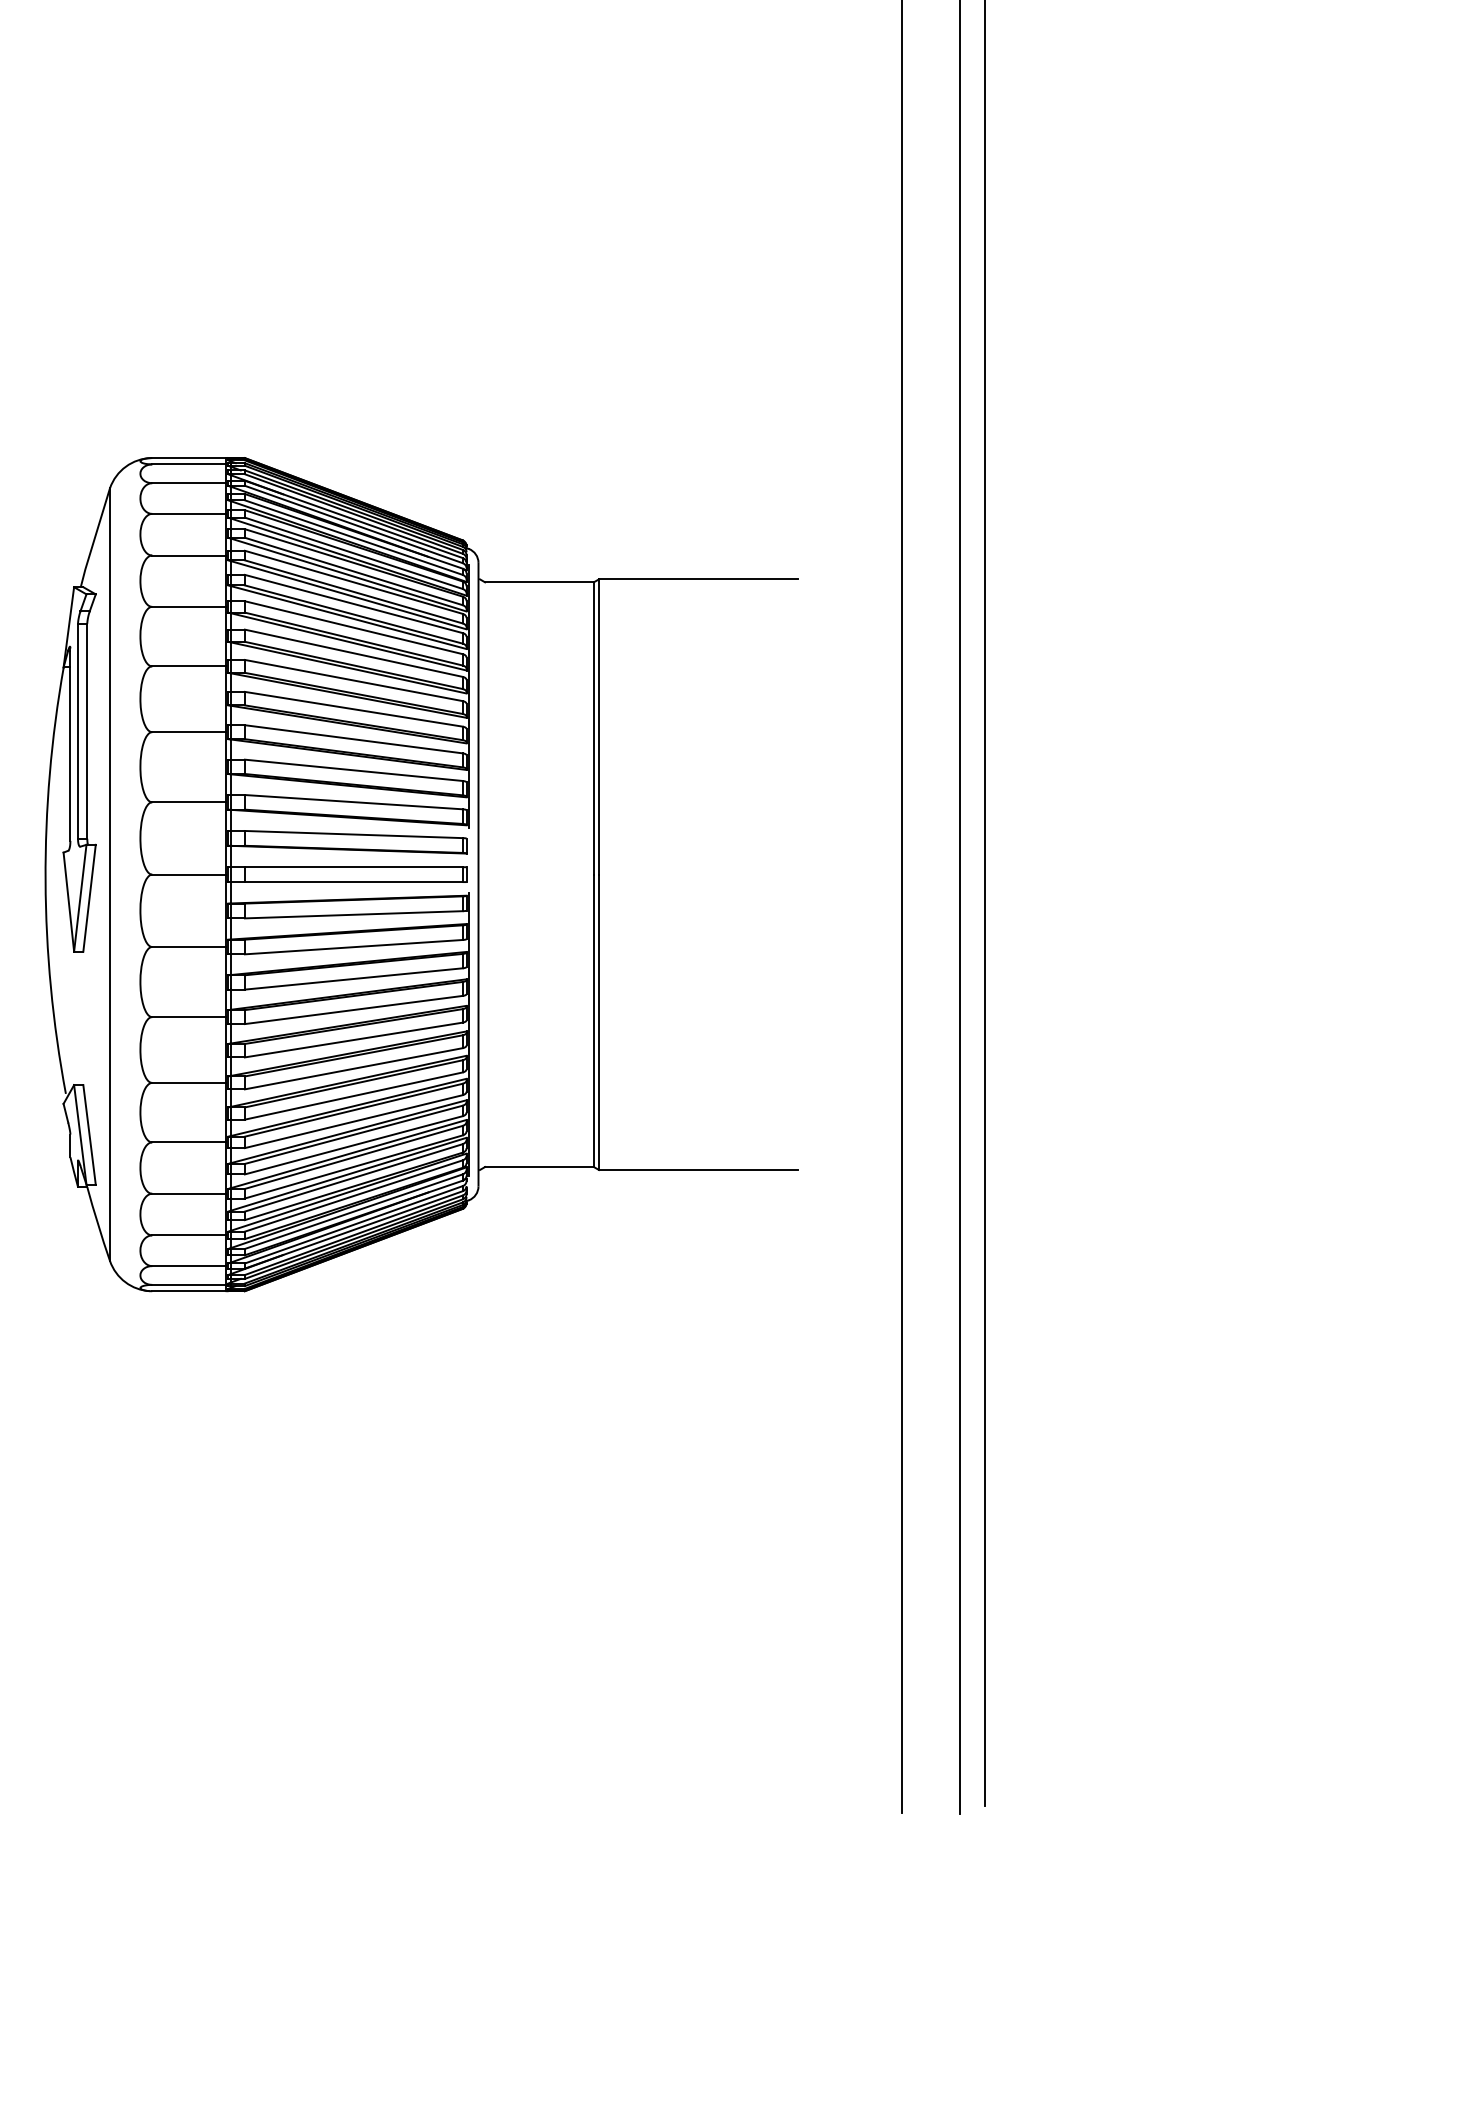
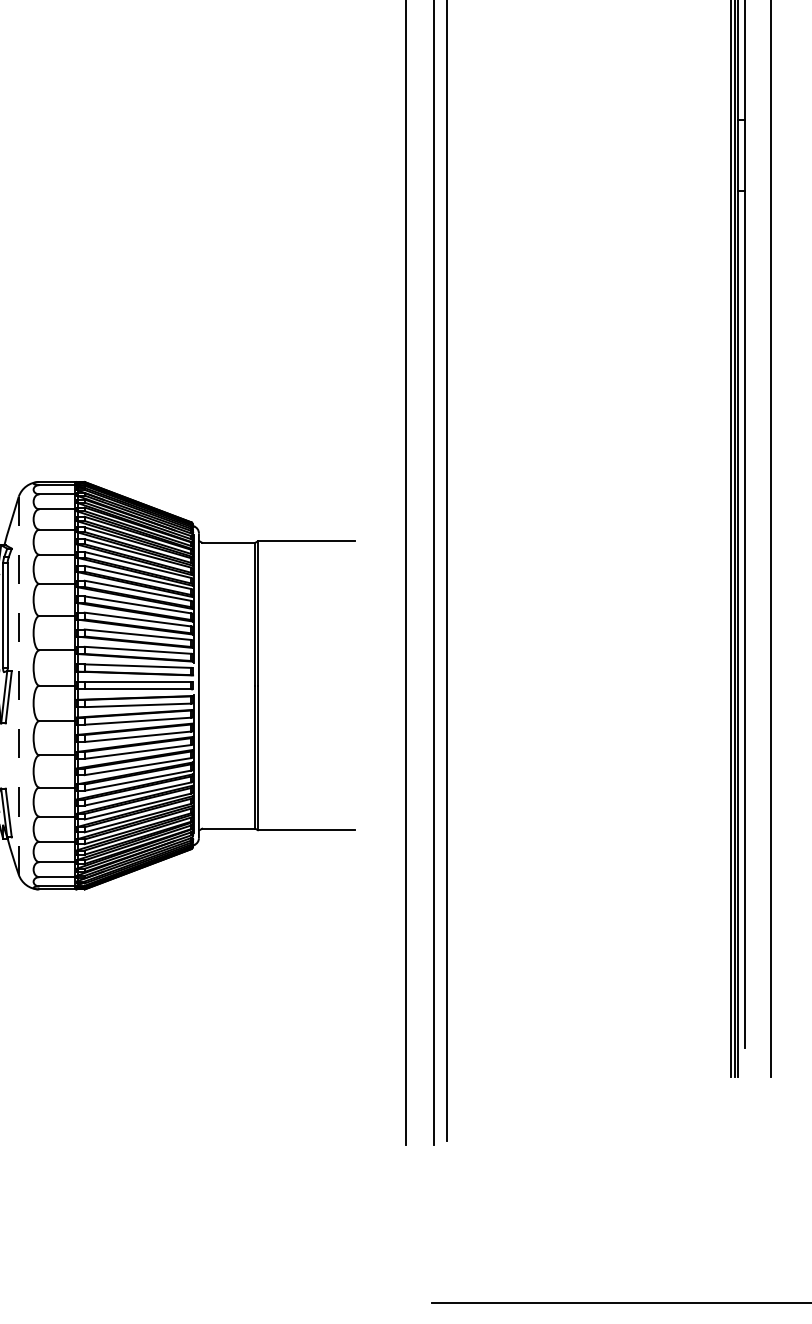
line: (109, 874) -> (18, 685), solid -> dashed

